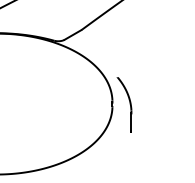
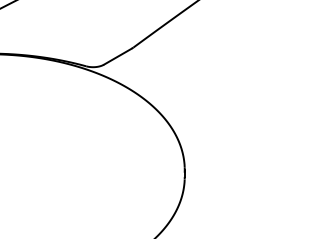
part: (124, 104) -> (205, 174), removed

